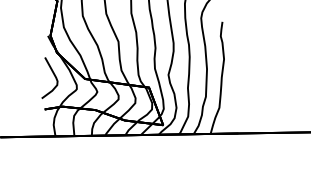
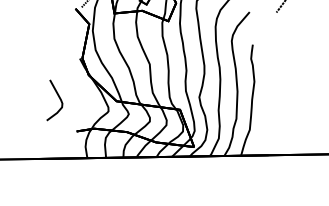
curve: (53, 75) -> (58, 97), moved

